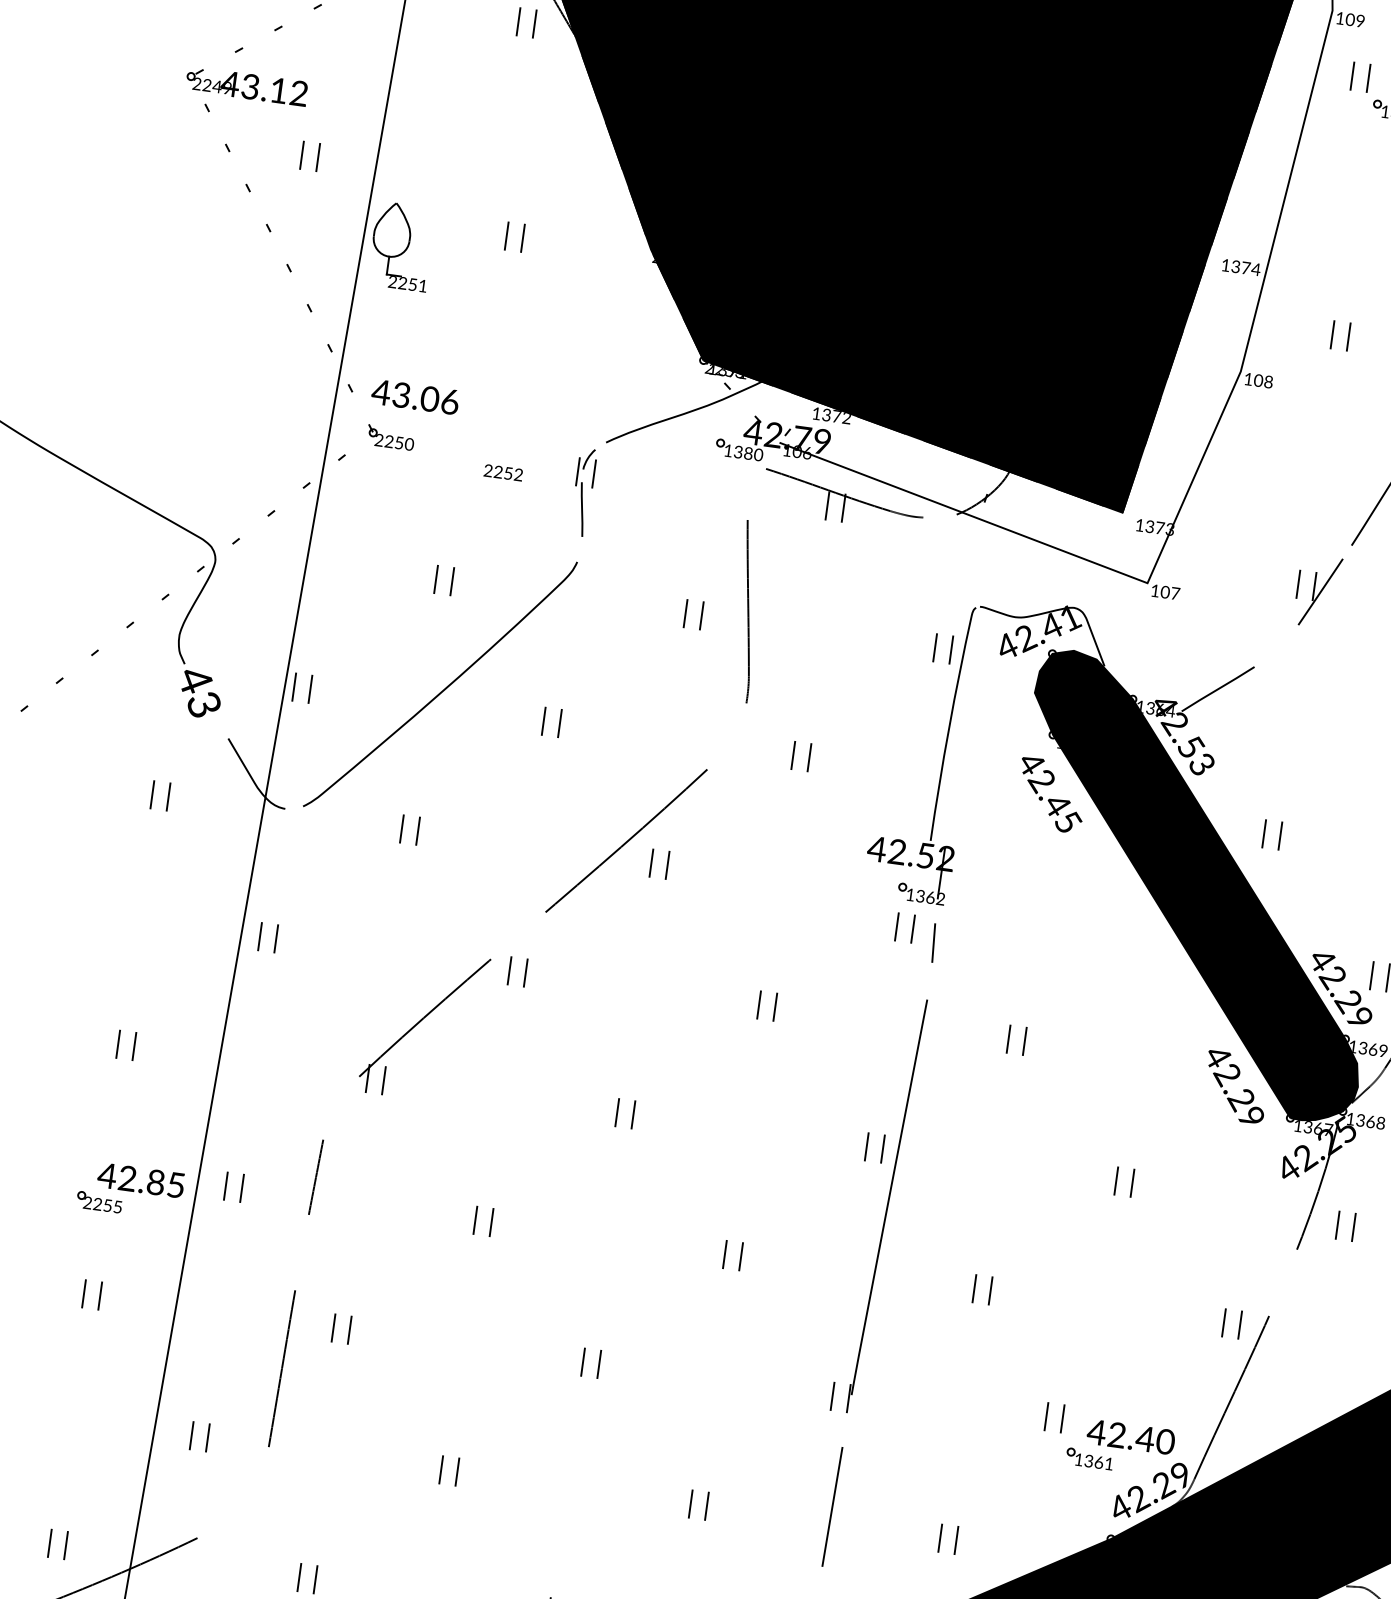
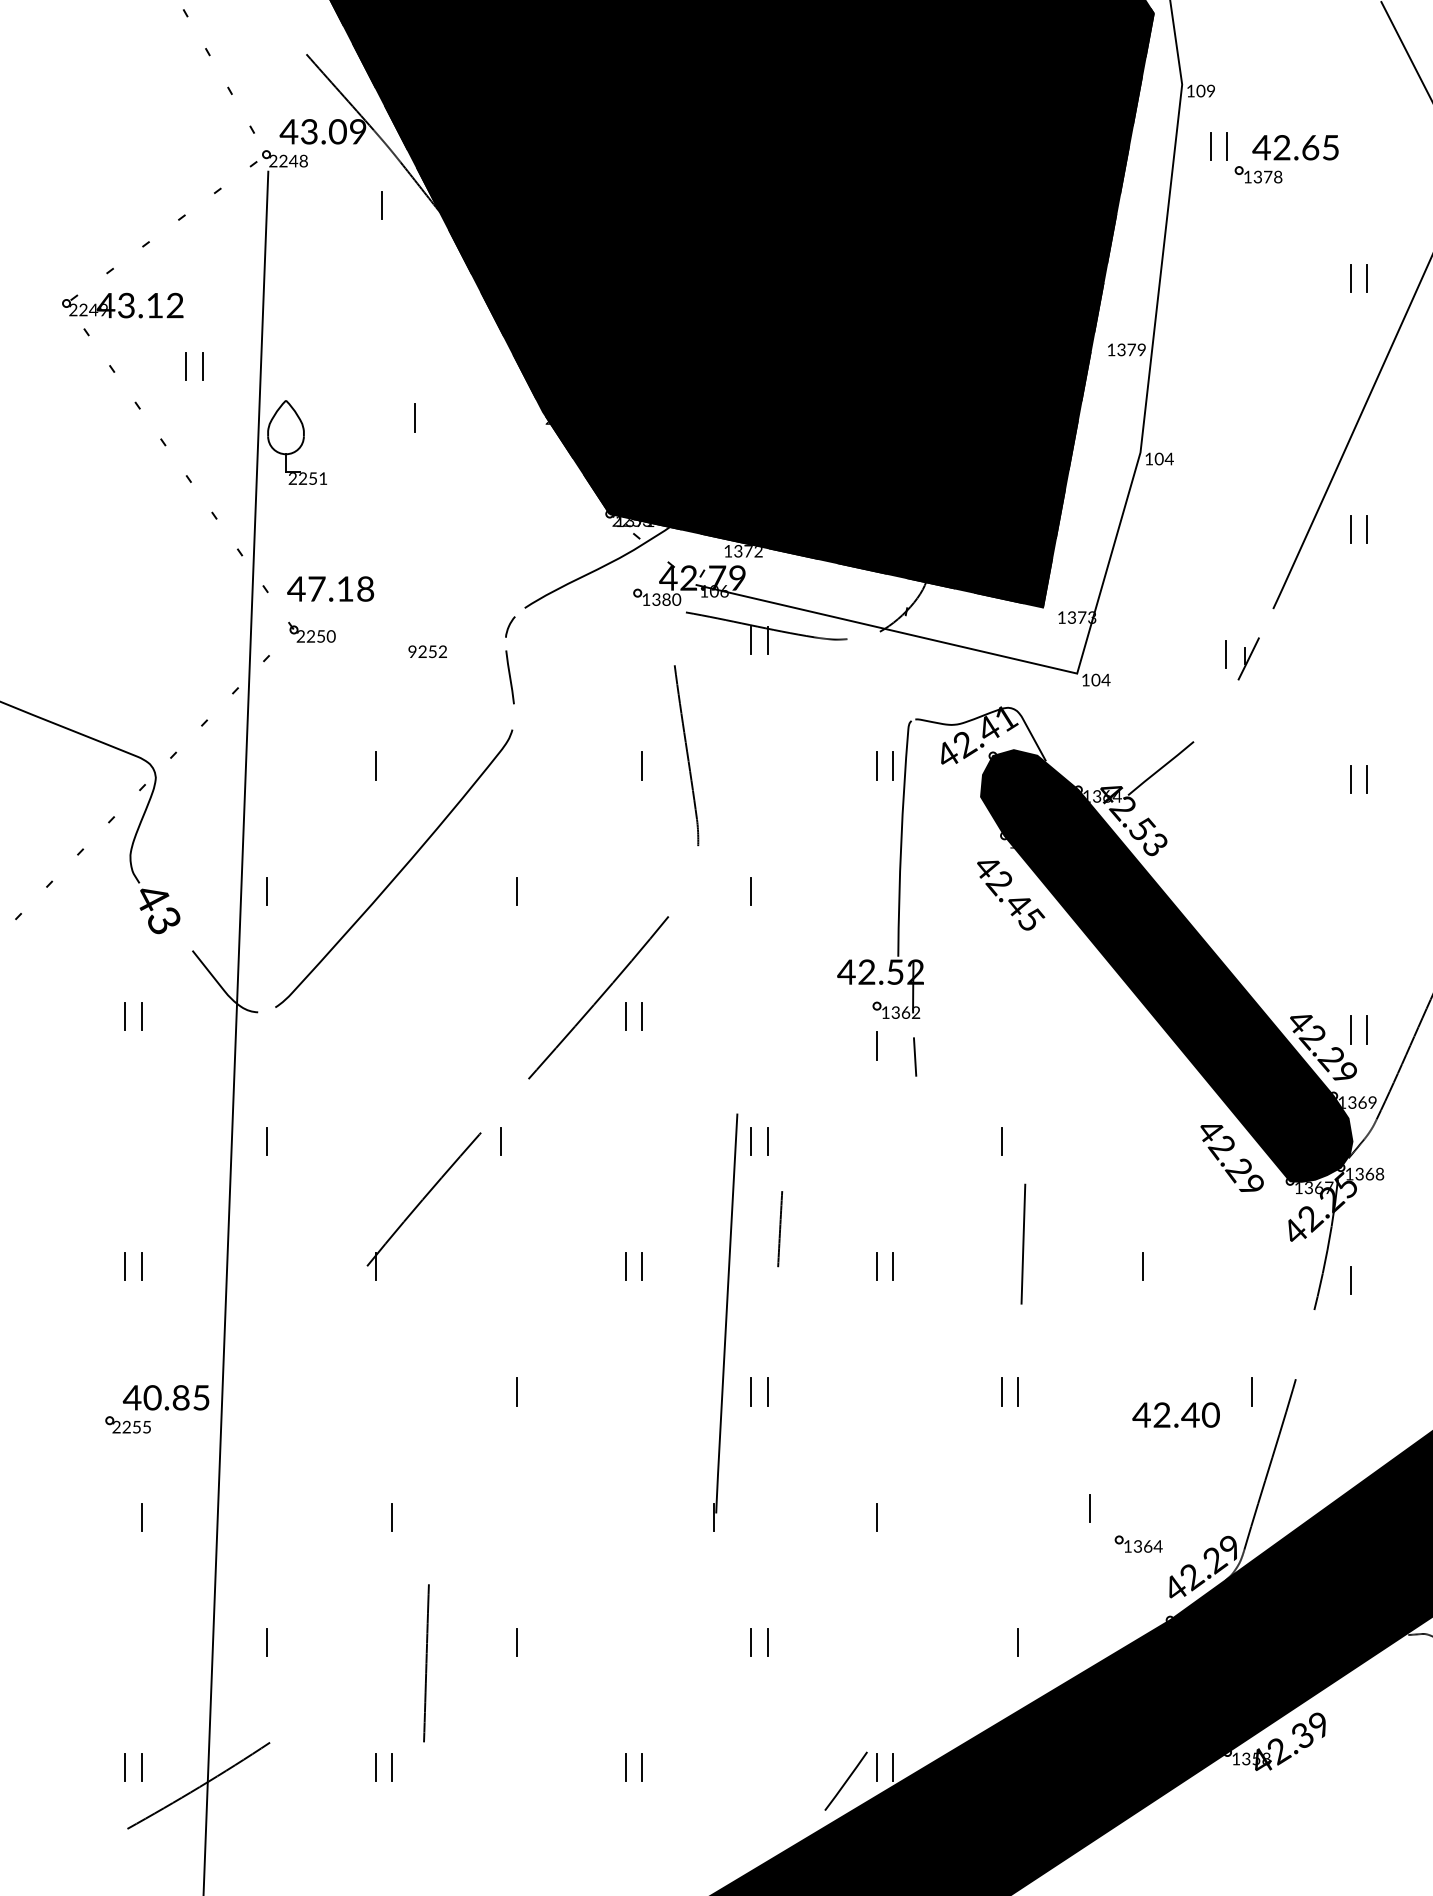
line: (534, 24) -> (397, 205), removed
line: (506, 235) -> (398, 417), removed
text: (1255, 269) -> (1141, 349), 1374 -> 1379
line: (1332, 334) -> (1225, 403), removed
line: (1349, 336) -> (1242, 403), removed
text: (1267, 381) -> (1168, 458), 108 -> 104
text: (426, 398) -> (341, 588), 43.06 -> 47.18
text: (488, 470) -> (412, 651), 2252 -> 9252
line: (577, 471) -> (500, 640), removed
line: (594, 473) -> (517, 640), removed
line: (452, 581) -> (392, 765), removed
part: (1320, 591) -> (1248, 658), size x0.6
text: (1174, 592) -> (1105, 679), 107 -> 104
line: (685, 613) -> (626, 765), removed
line: (294, 686) -> (250, 890), removed
line: (543, 720) -> (500, 890), removed
line: (809, 757) -> (767, 890), removed
line: (401, 828) -> (375, 1015), removed
line: (418, 830) -> (392, 1015), removed
line: (1263, 833) -> (1225, 904), removed
line: (1280, 835) -> (1242, 904), removed
line: (912, 928) -> (892, 1045), removed
line: (260, 936) -> (250, 1141), removed
line: (526, 972) -> (517, 1141), removed
line: (1025, 1041) -> (1018, 1141), removed
line: (384, 1080) -> (392, 1266), removed
line: (316, 1177) -> (780, 1229), moved
text: (127, 1178) -> (152, 1397), 42.85 -> 40.85
line: (1116, 1180) -> (1127, 1266), removed
line: (225, 1185) -> (250, 1391), removed
line: (241, 1187) -> (266, 1391), removed
part: (886, 1206) -> (725, 1322), moved
line: (475, 1219) -> (500, 1391), removed
line: (1353, 1227) -> (1367, 1280), removed
line: (84, 1293) -> (125, 1516), removed
line: (1240, 1324) -> (1268, 1391), removed
line: (333, 1327) -> (375, 1516), removed
line: (583, 1361) -> (626, 1516), removed
line: (599, 1363) -> (642, 1516), removed
line: (282, 1368) -> (426, 1663), moved
line: (1062, 1419) -> (1106, 1508), removed
line: (191, 1435) -> (250, 1642), removed
text: (1130, 1436) -> (1175, 1414), moved
text: (1108, 1463) -> (1157, 1546), 1361 -> 1364
line: (440, 1469) -> (500, 1642), removed
line: (832, 1506) -> (1023, 1243), moved
line: (939, 1538) -> (1001, 1642), removed

